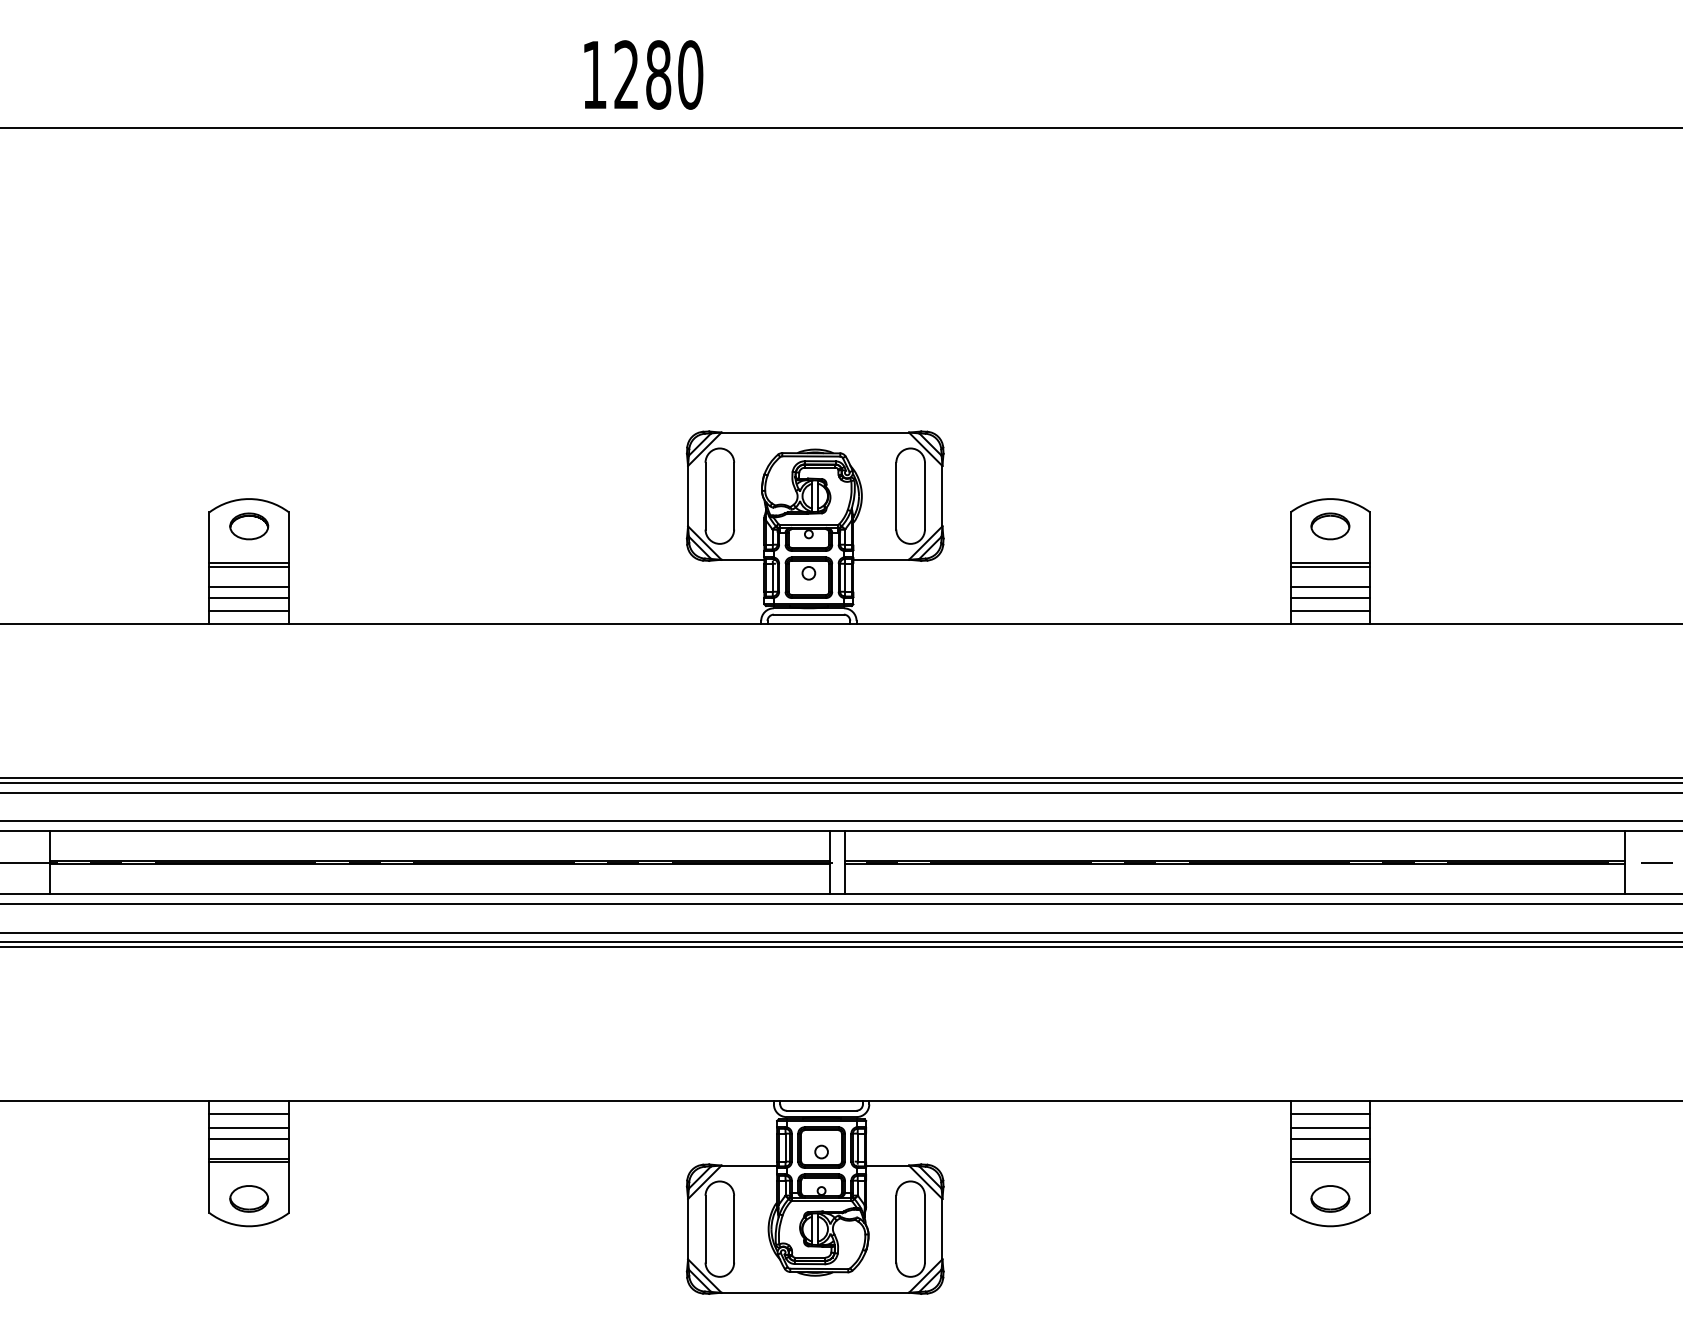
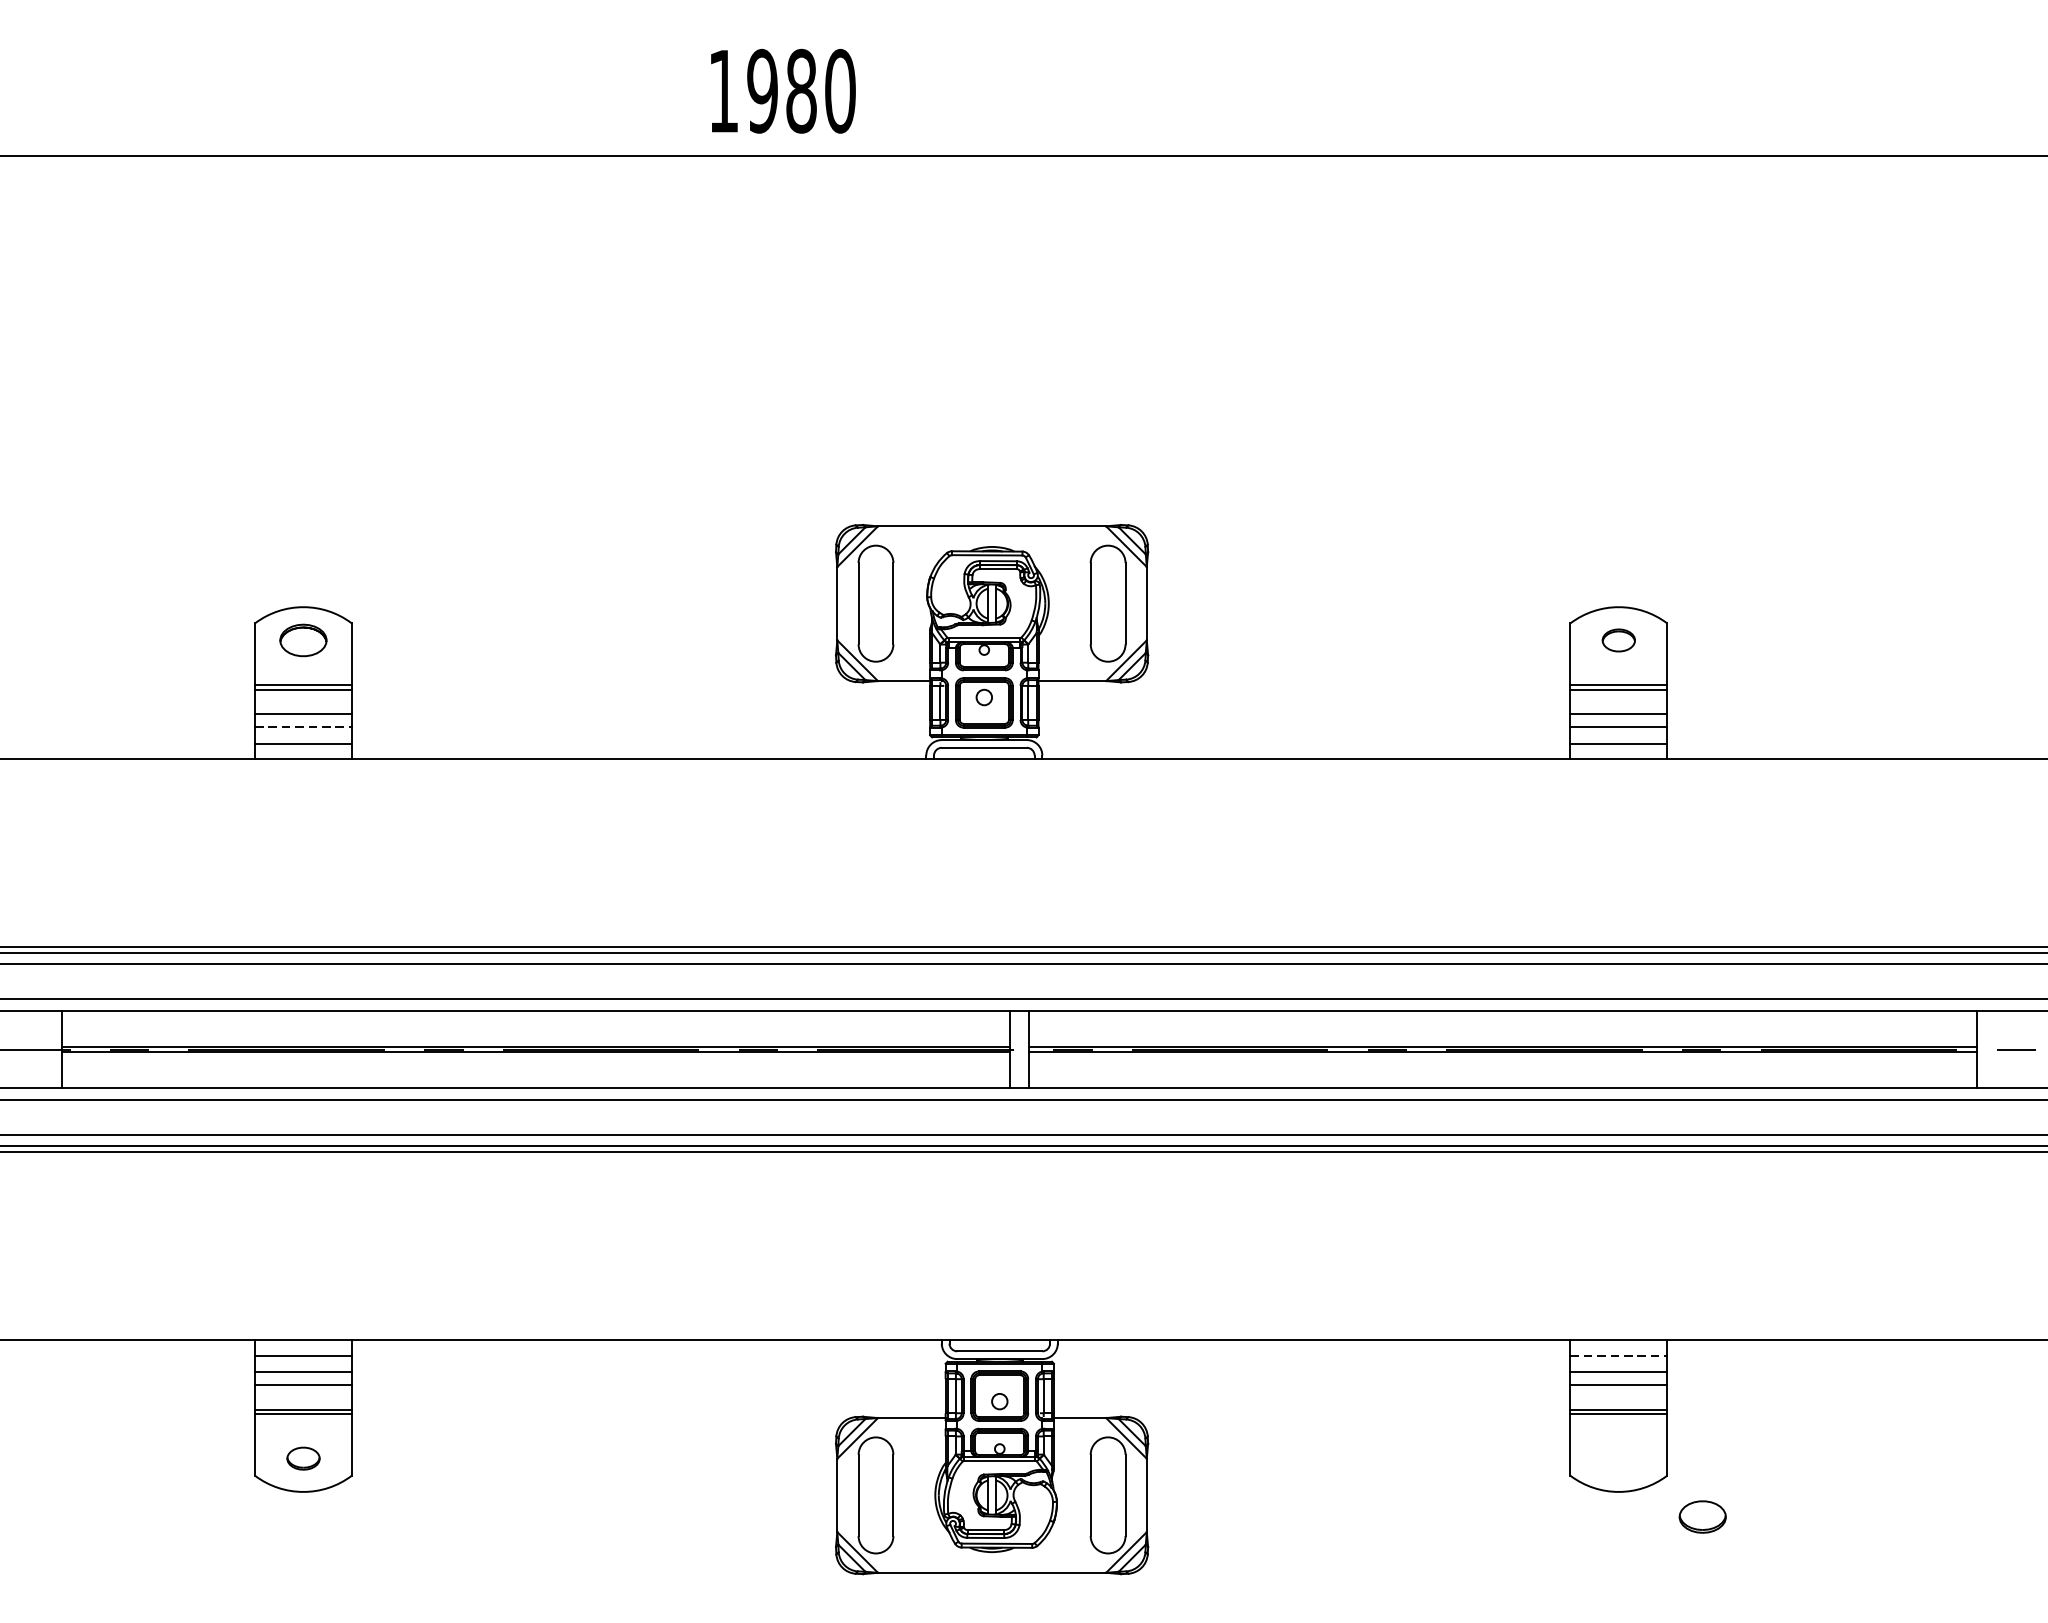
text: (626, 74) -> (762, 90), 1280 -> 1980
part: (1330, 526) -> (1618, 640), size x0.7
line: (249, 597) -> (303, 726), solid -> dashed
line: (1330, 1114) -> (1618, 1355), solid -> dashed
part: (249, 1198) -> (303, 1458), size x0.7
part: (1330, 1198) -> (1702, 1516), moved

